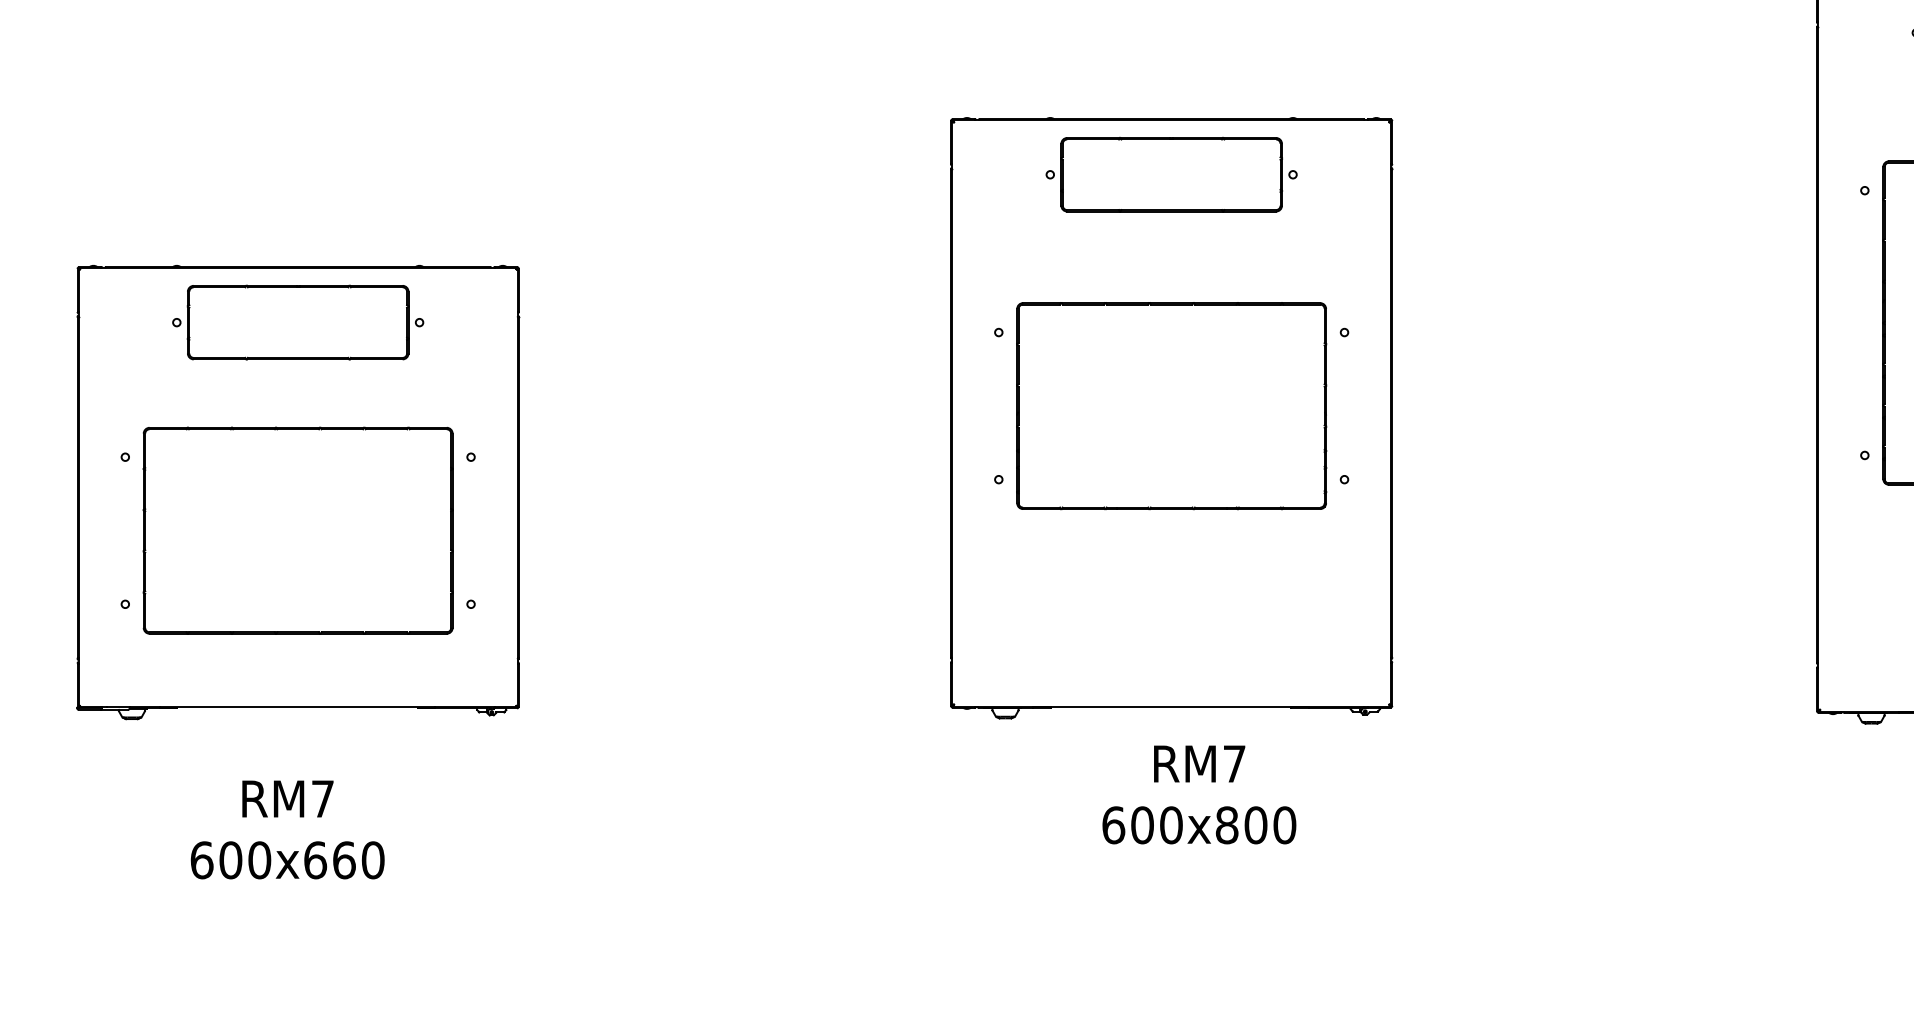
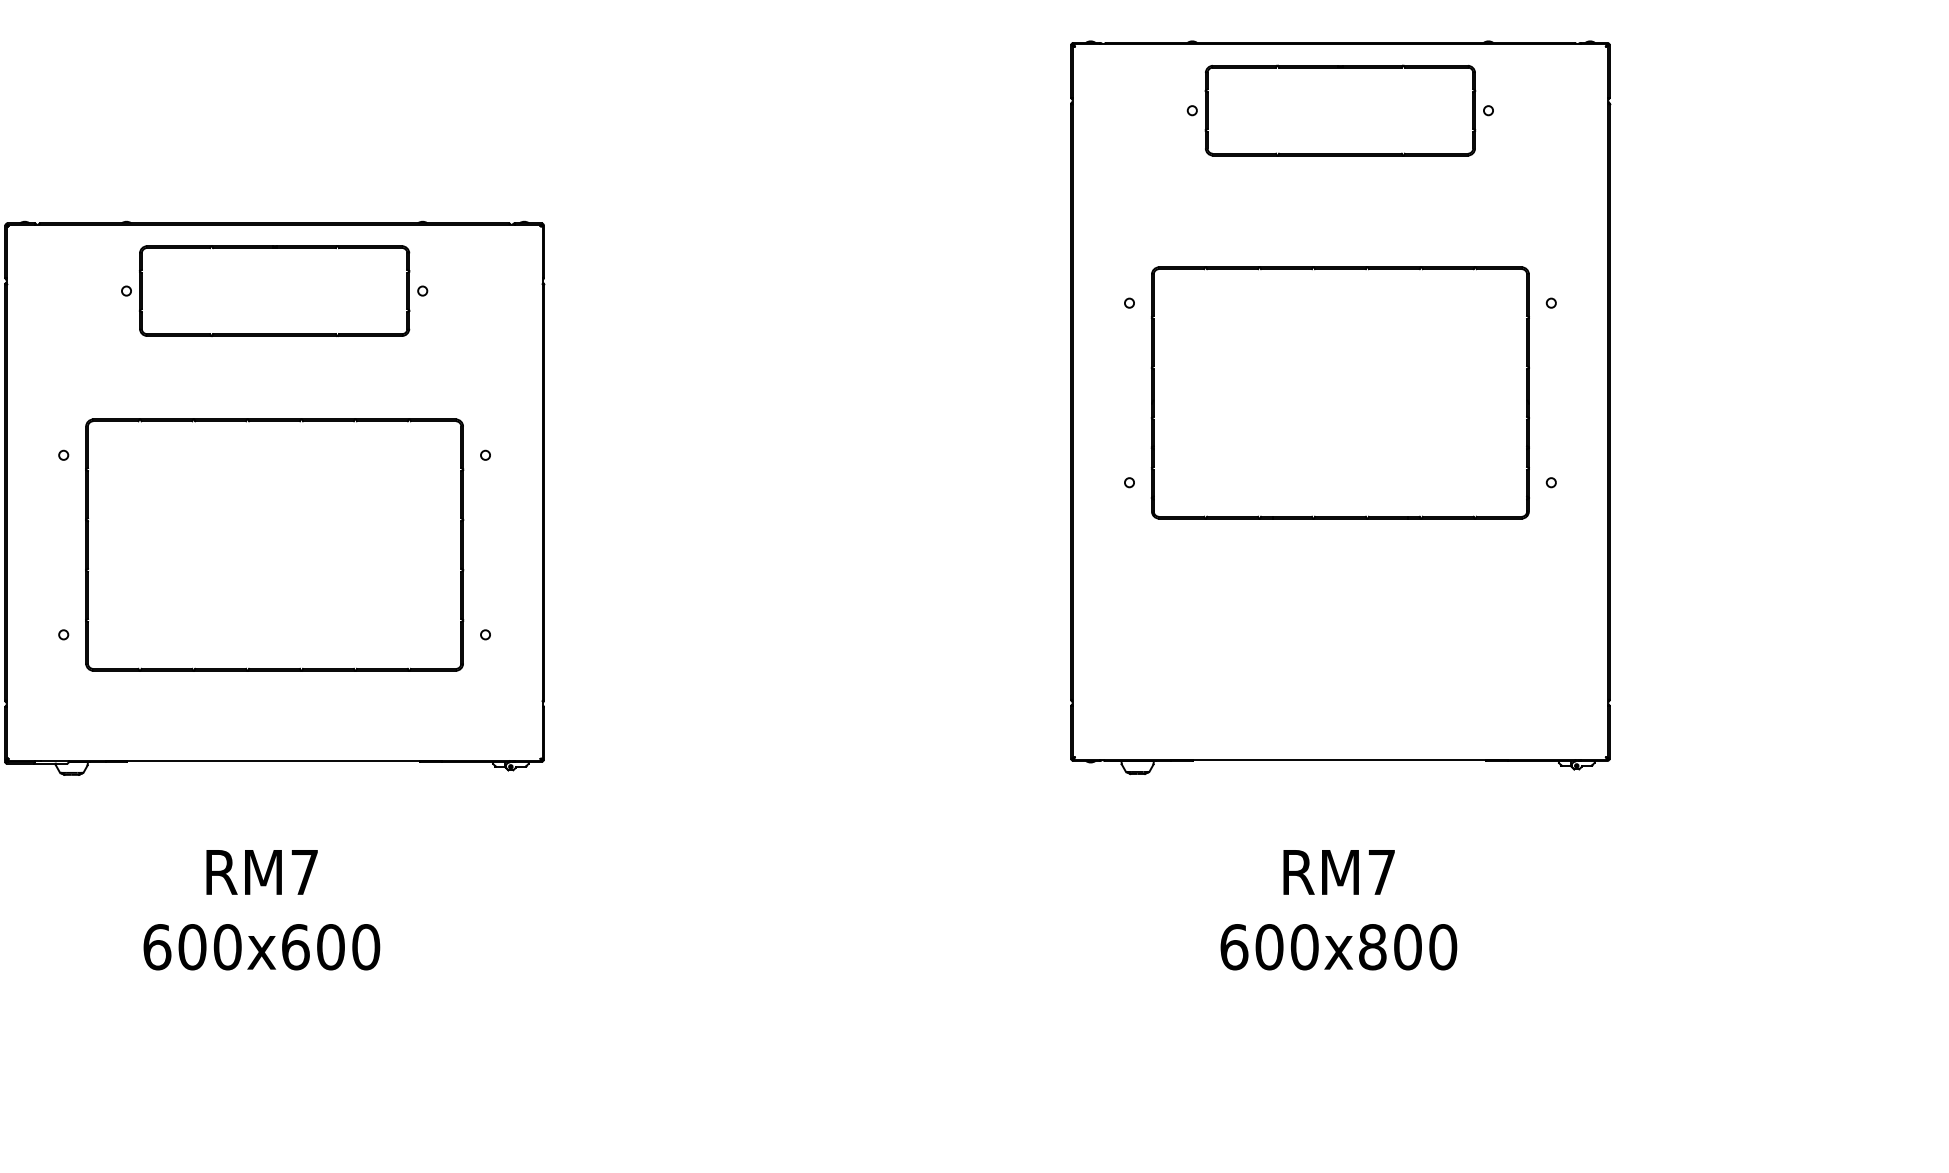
text: (1199, 794) -> (1339, 909), moved
text: (344, 860) -> (331, 947), 600x660 -> 600x600

